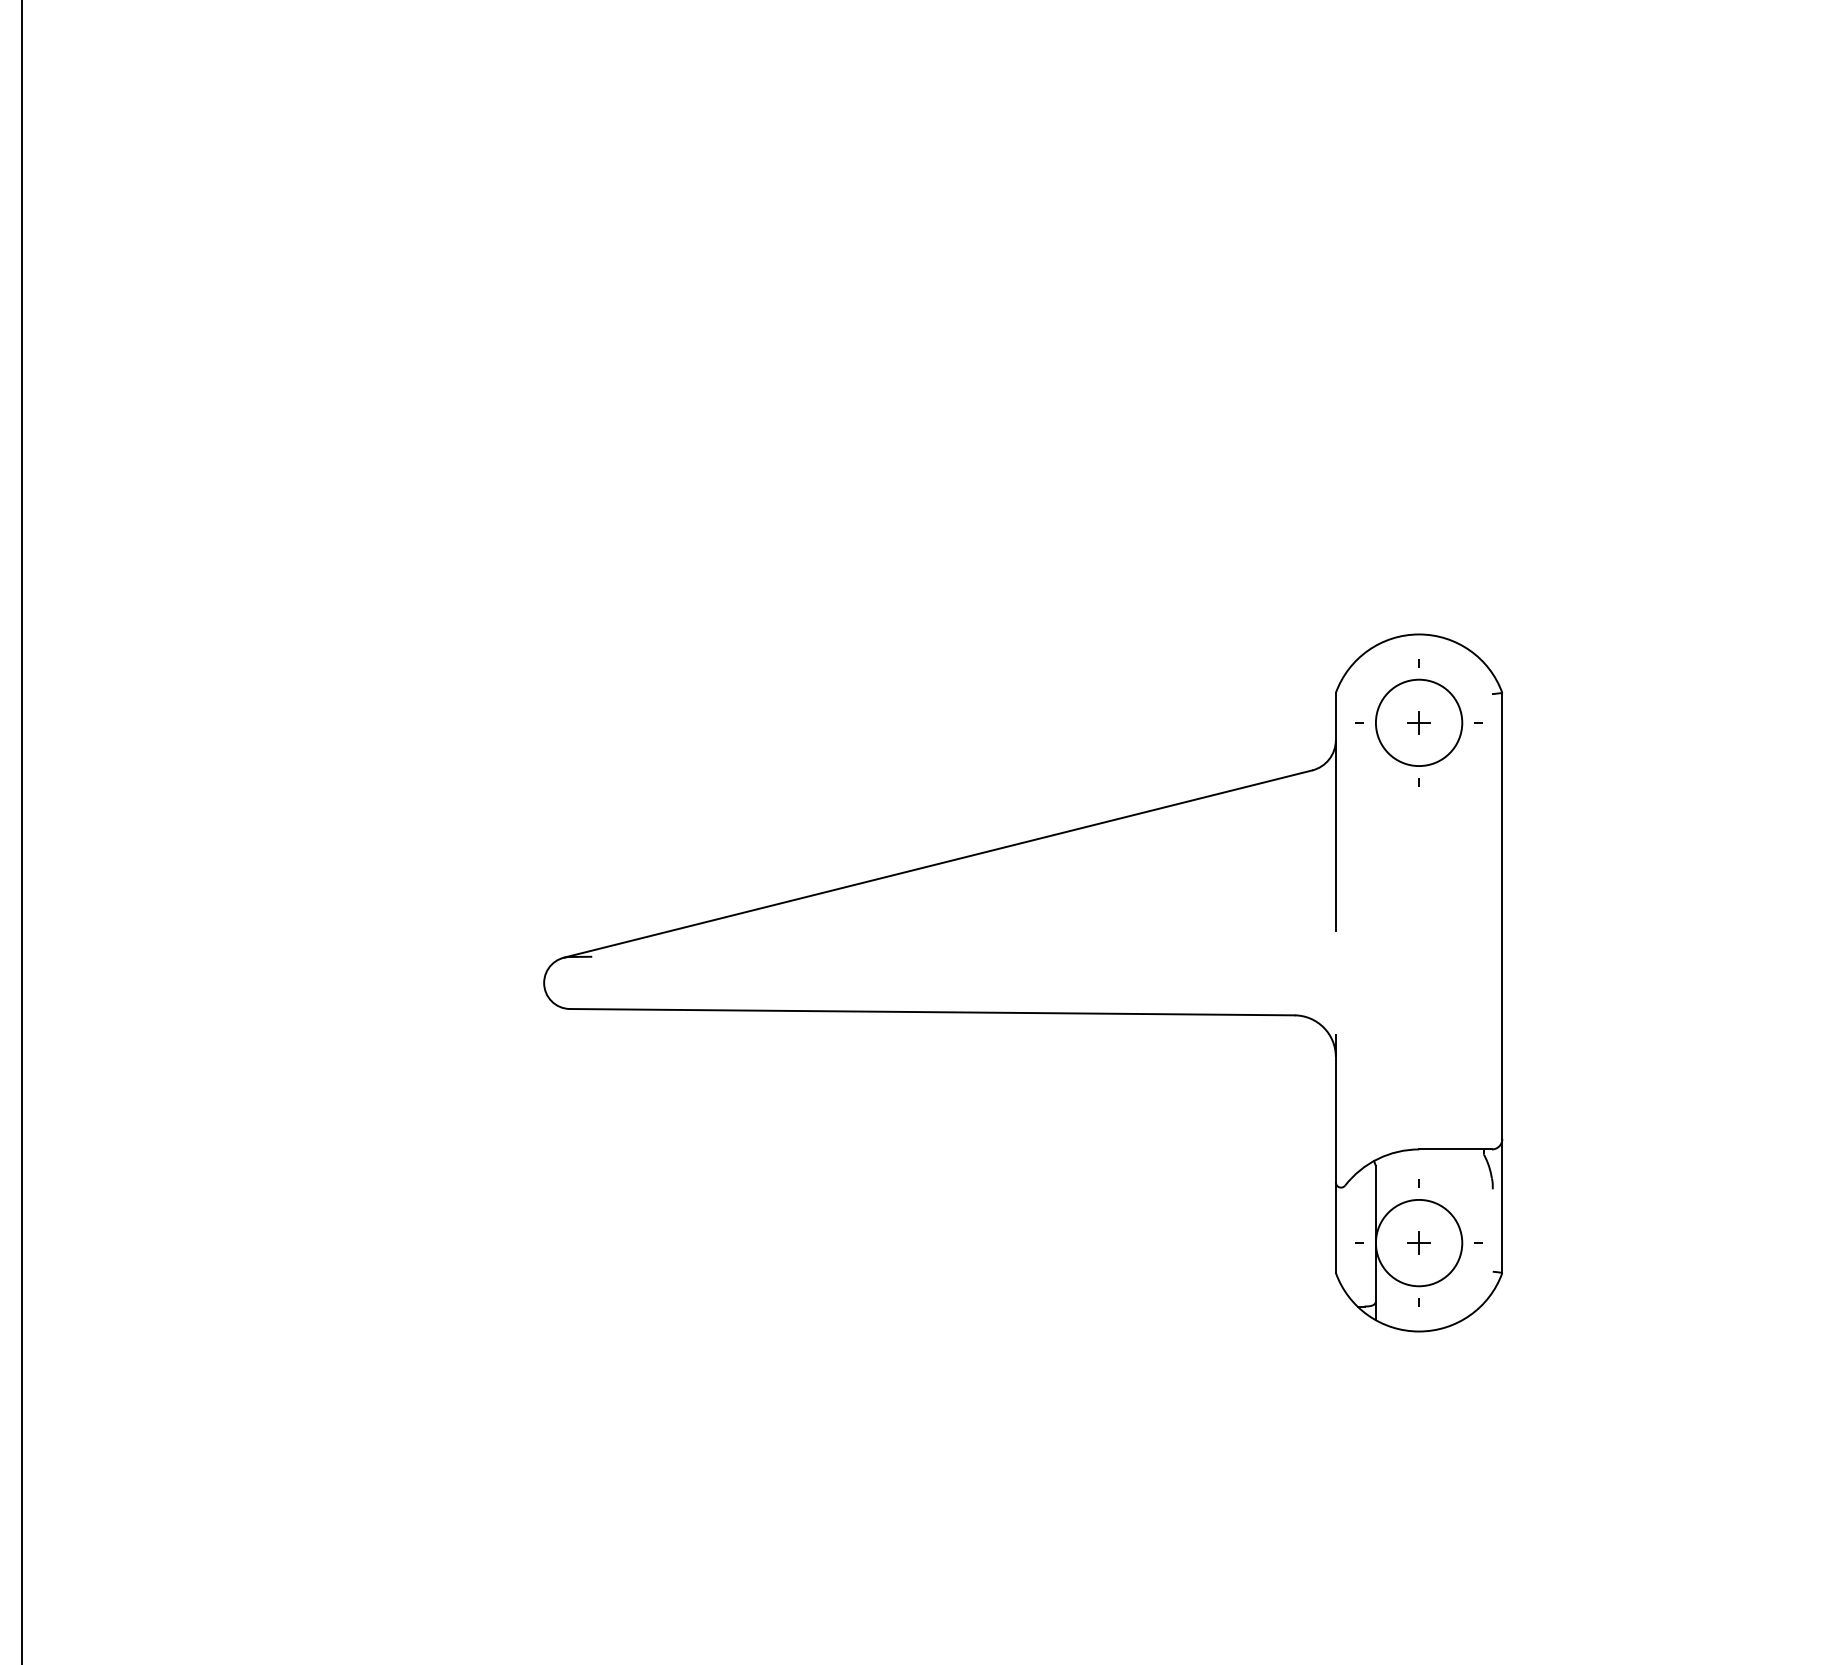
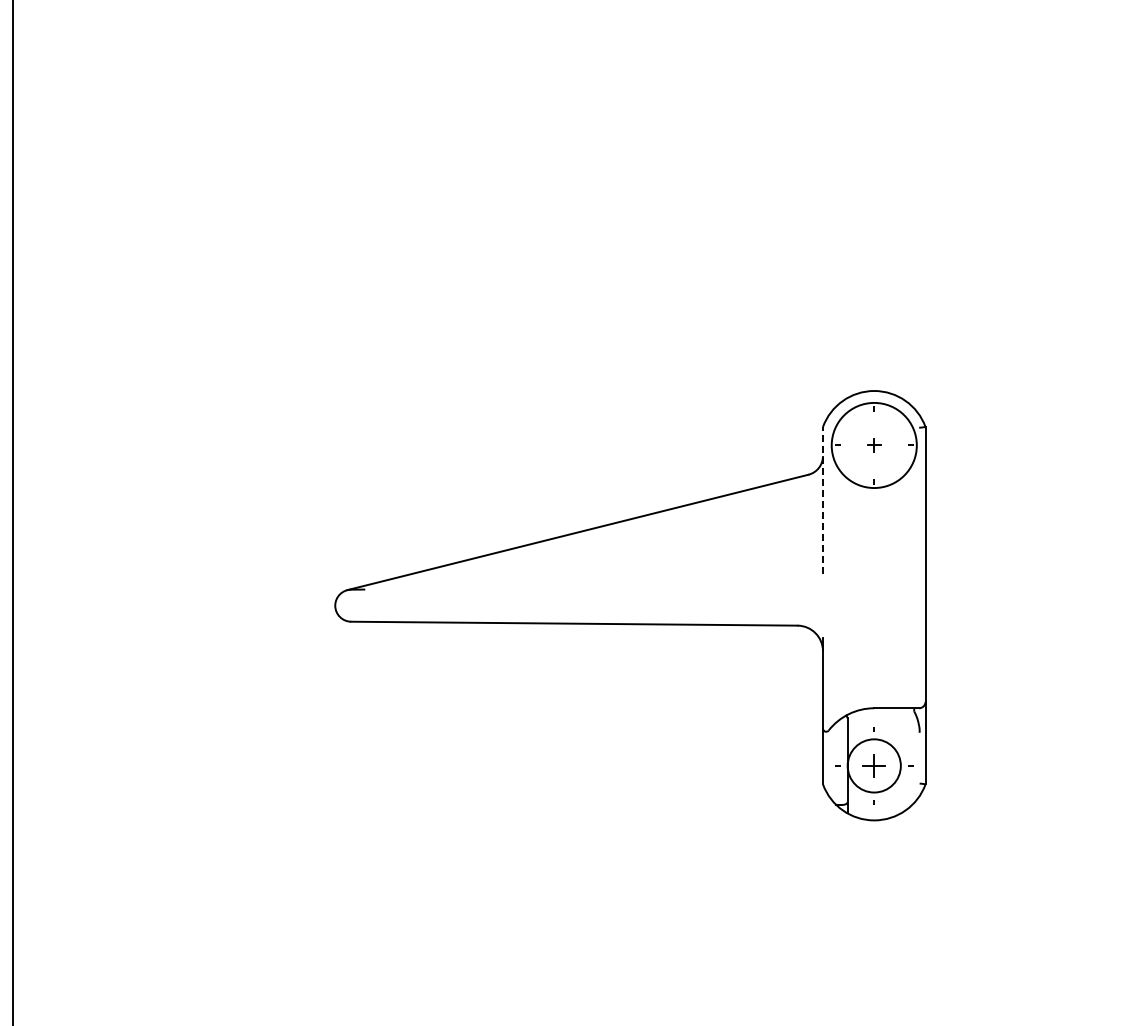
circle: (1417, 722) -> (873, 445), size x1.6
line: (1336, 810) -> (823, 499), solid -> dashed
part: (1419, 1242) -> (874, 765), size x1.6

